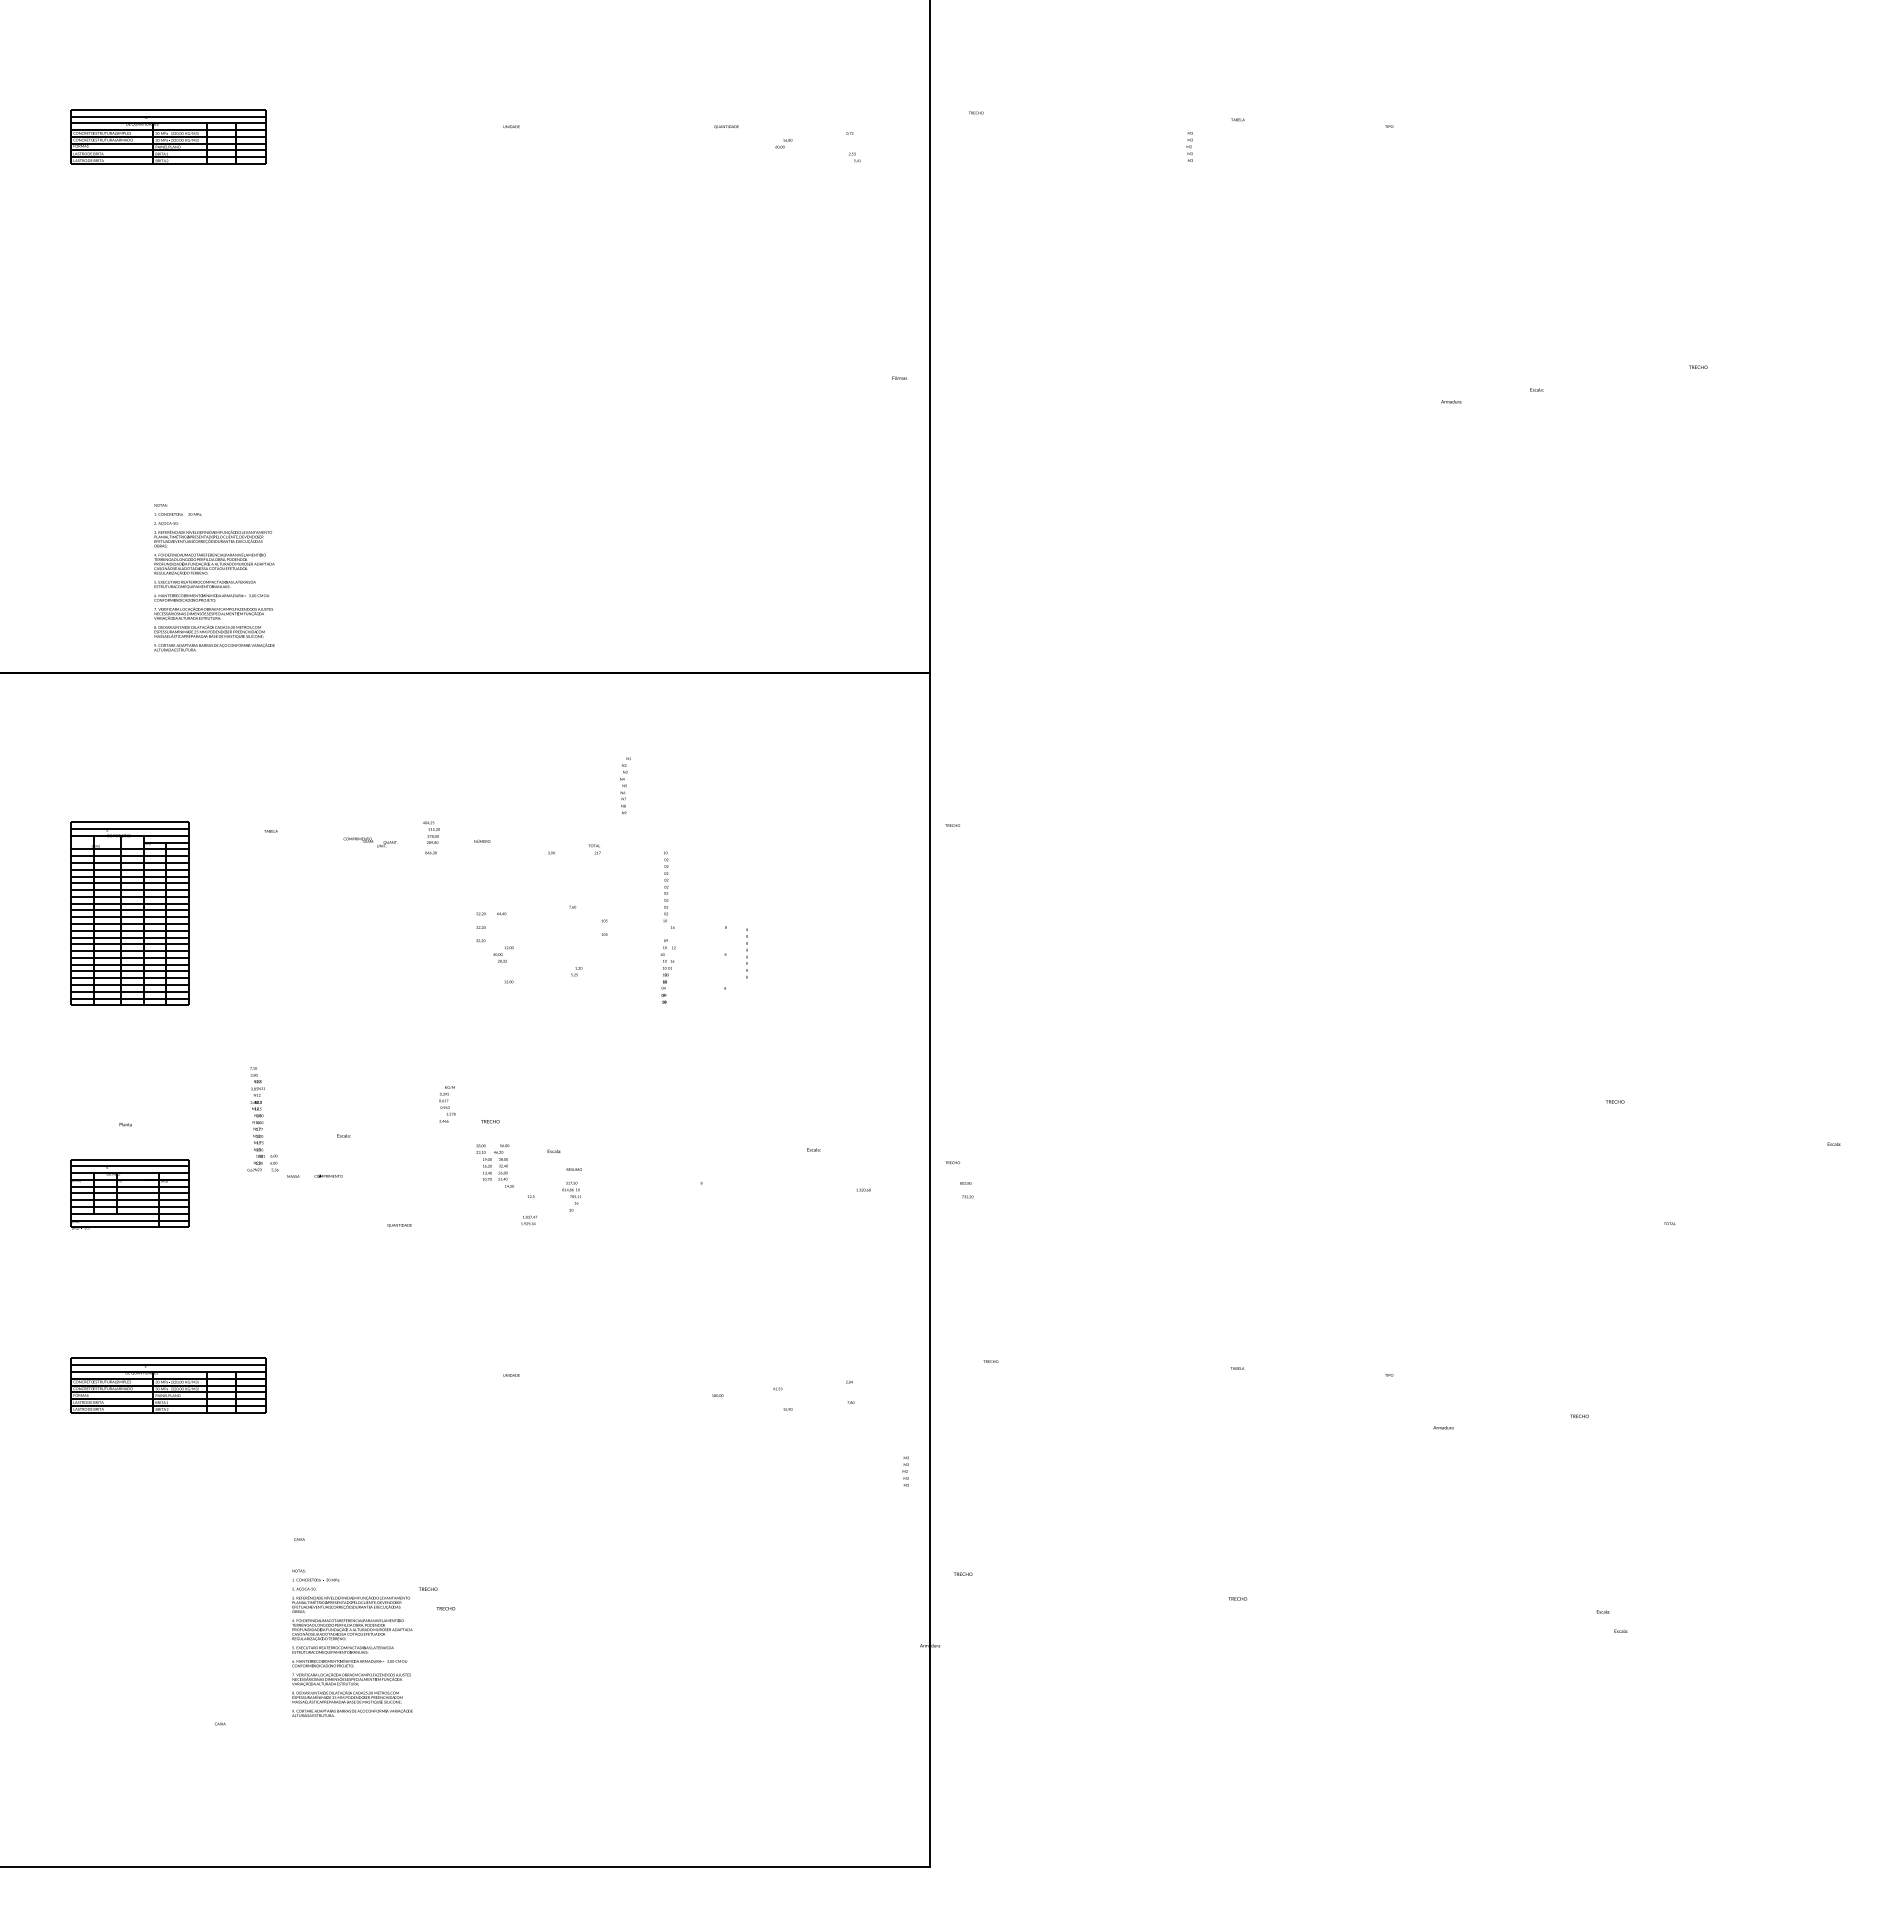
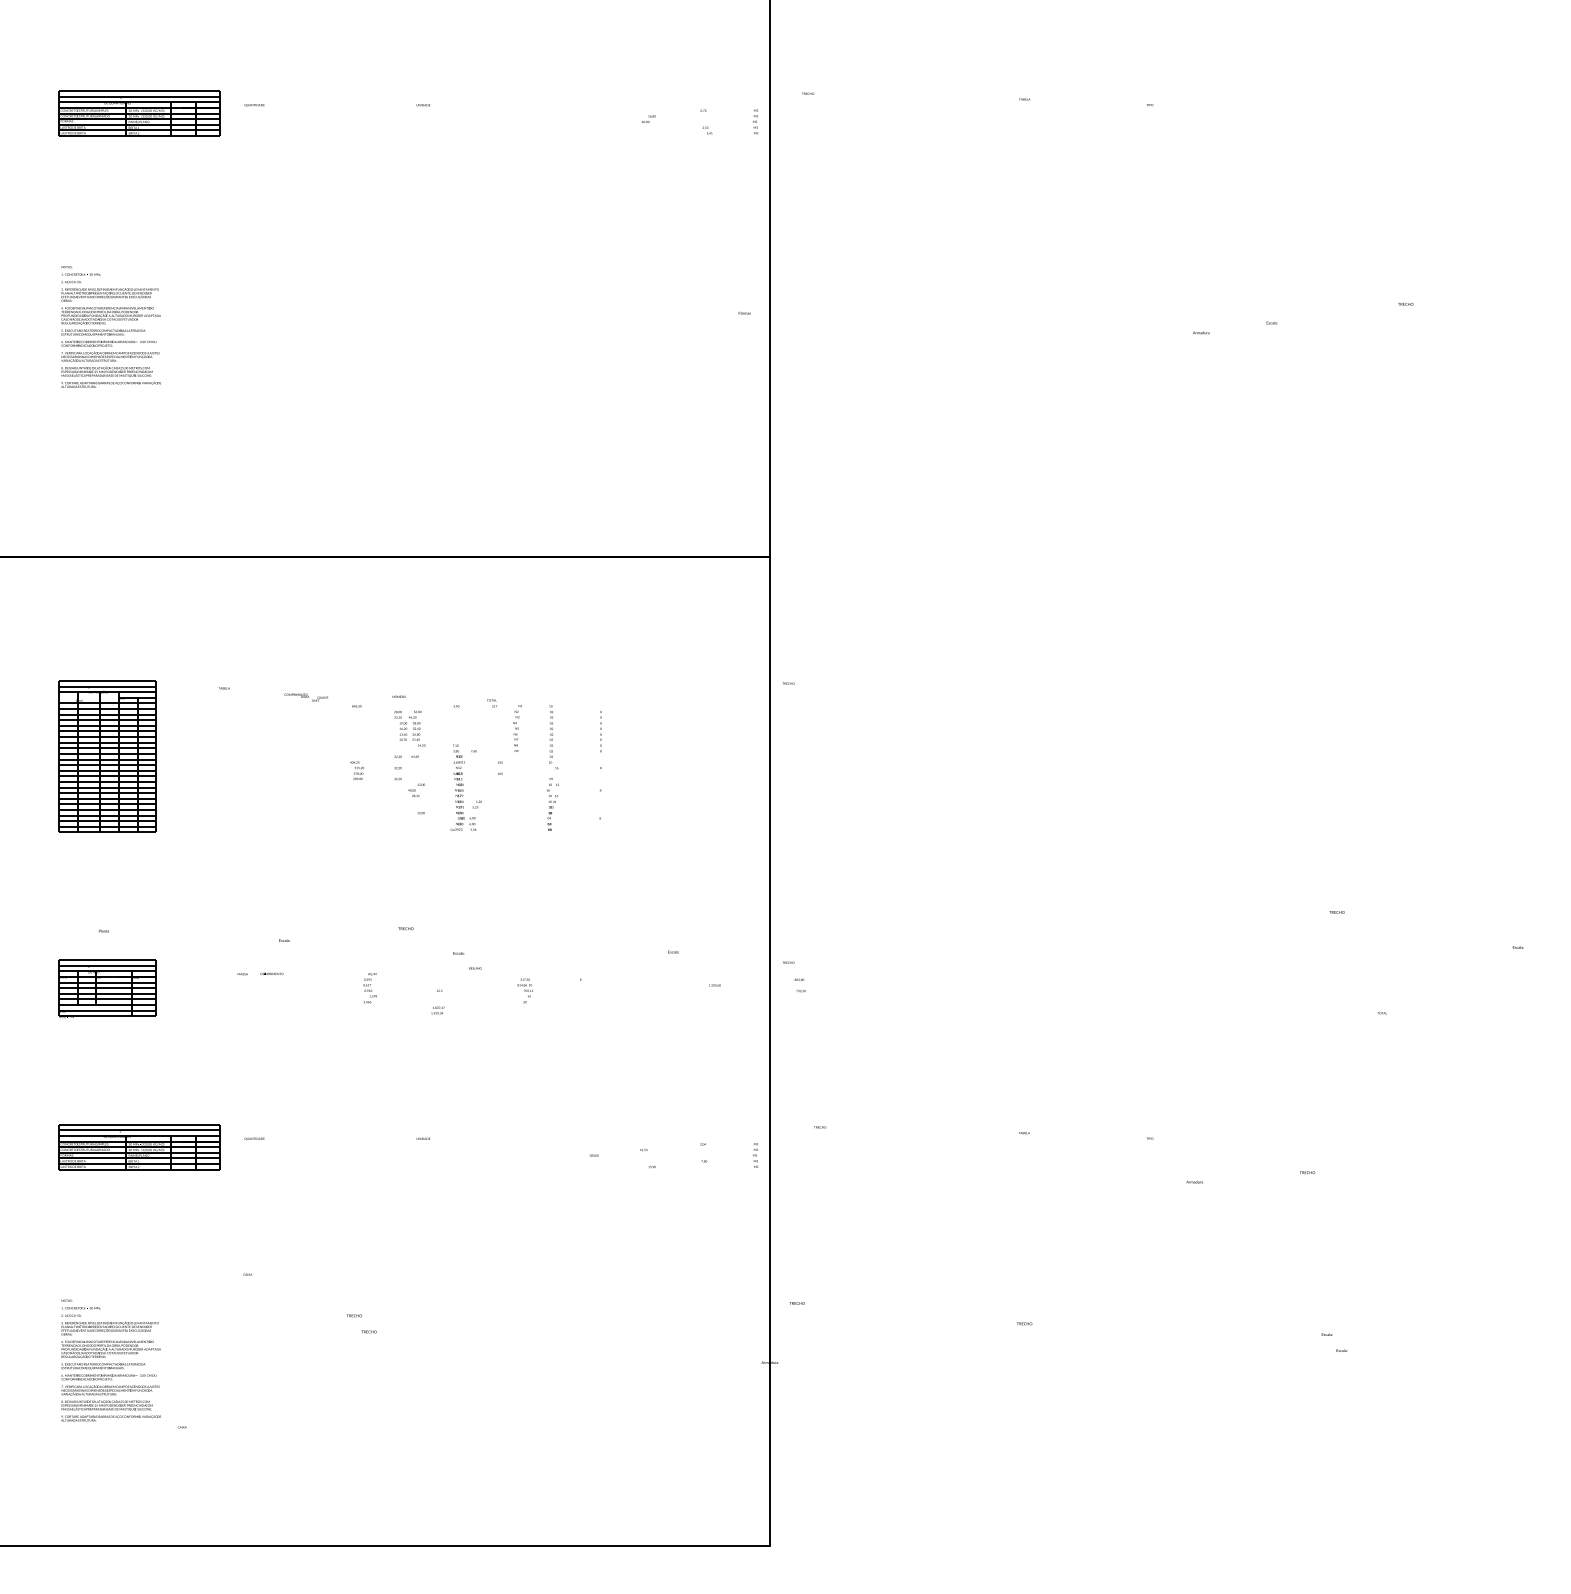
text: (726, 126) -> (254, 104), moved
text: (1189, 146) -> (755, 121), moved
text: (214, 577) -> (111, 326), moved
text: (625, 785) -> (517, 728), moved
text: (431, 832) -> (357, 770), moved
text: (746, 953) -> (600, 731), moved
text: (447, 1104) -> (370, 988), moved
text: (262, 1119) -> (463, 787), moved
text: (495, 1165) -> (410, 728), moved
text: (571, 1196) -> (525, 990), moved
text: (399, 1225) -> (254, 1138), moved
text: (905, 1471) -> (755, 1155), moved
text: (352, 1642) -> (111, 1359), moved

